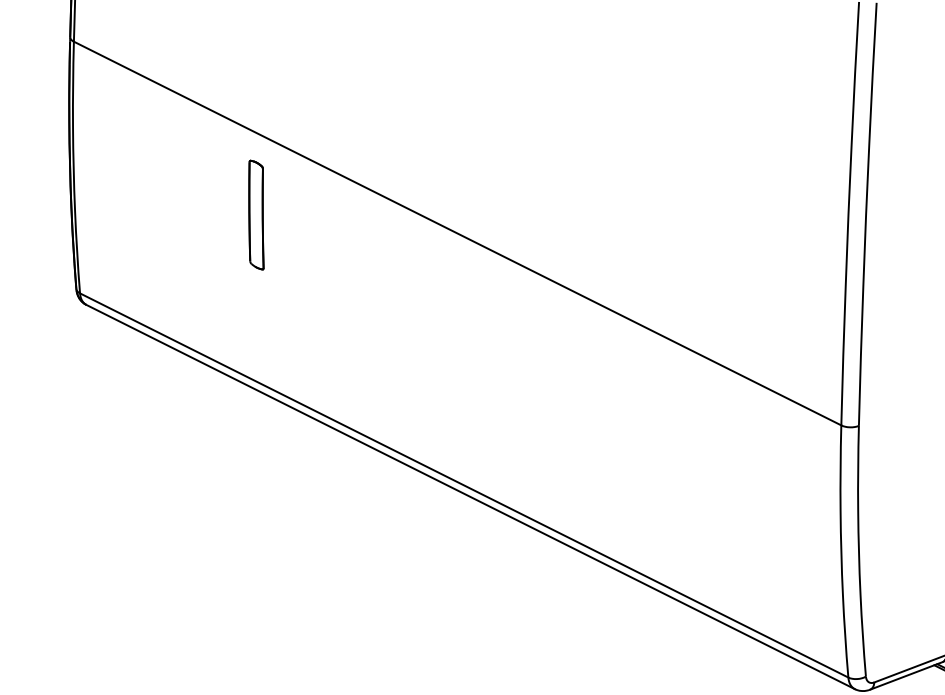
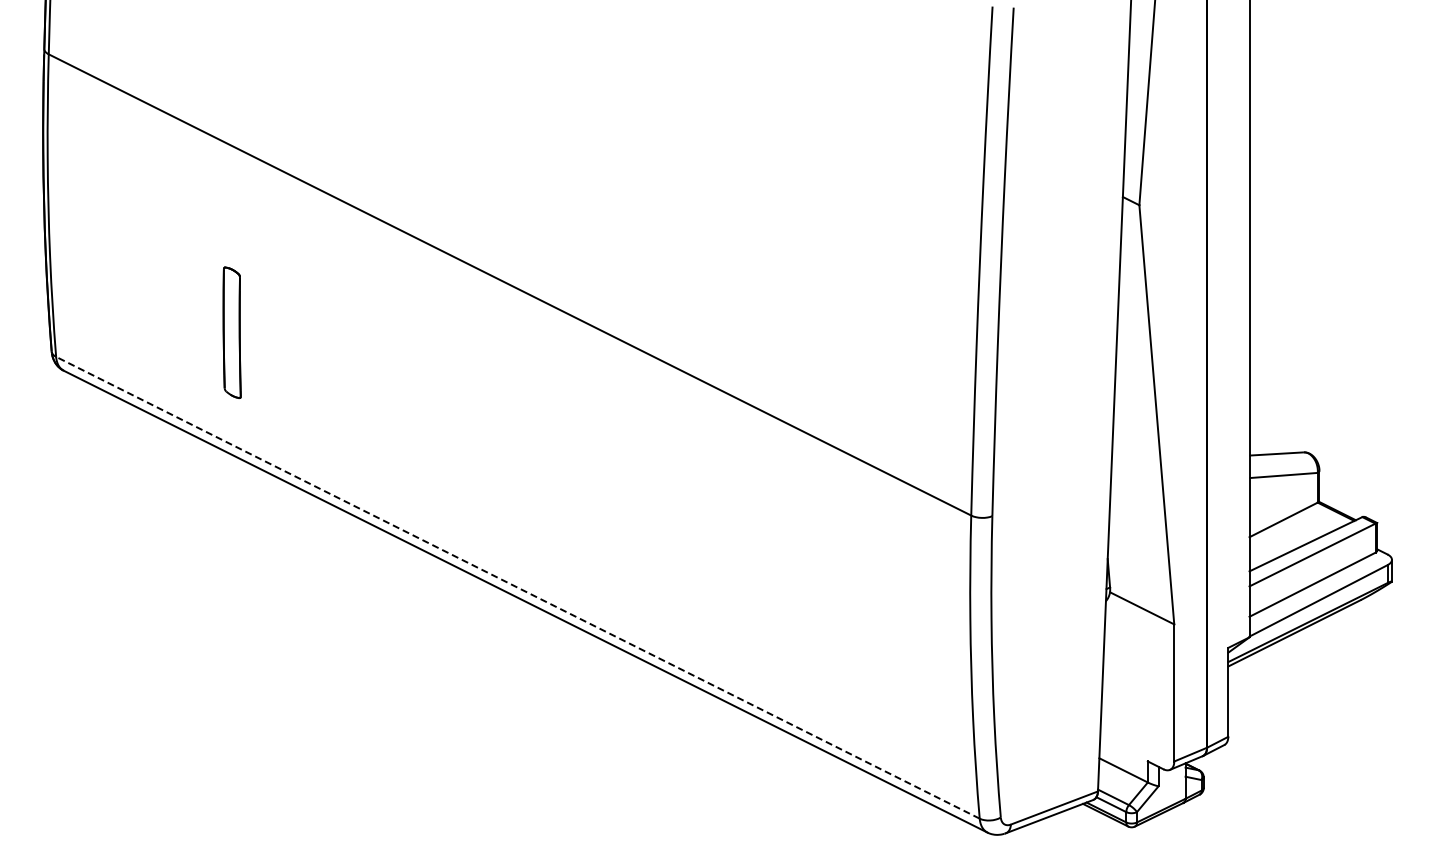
part: (255, 214) -> (231, 332), moved
line: (463, 485) -> (517, 587), solid -> dashed

